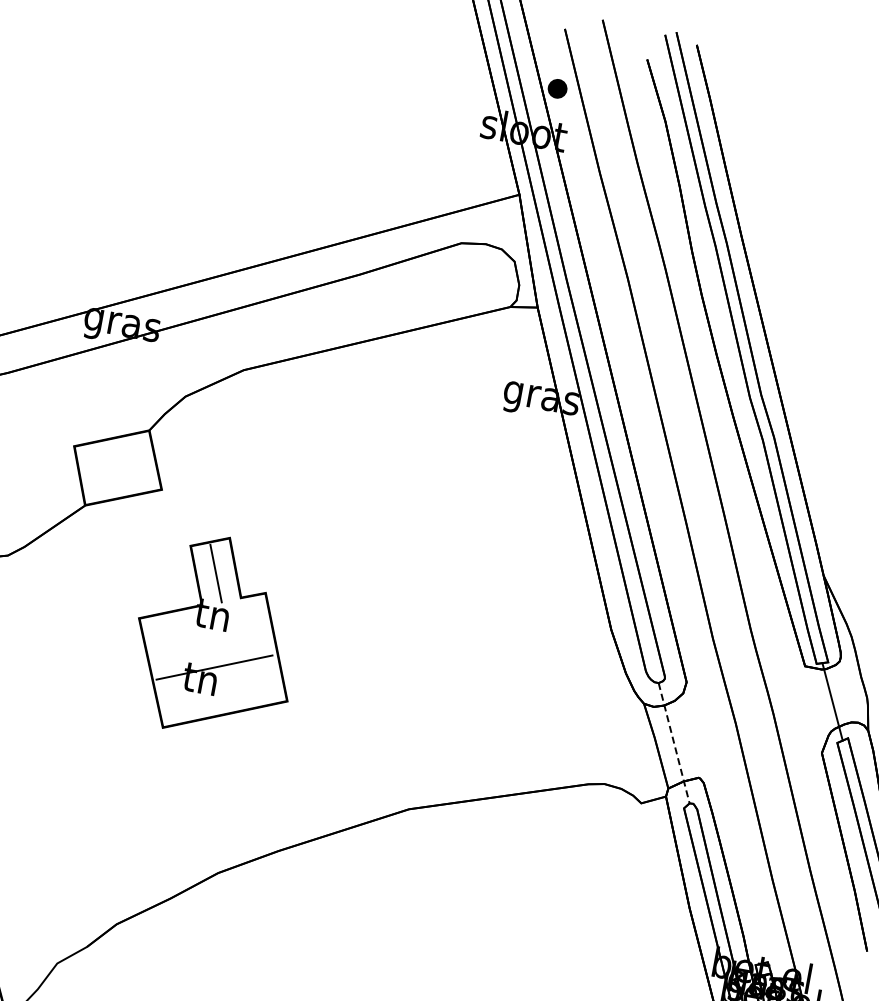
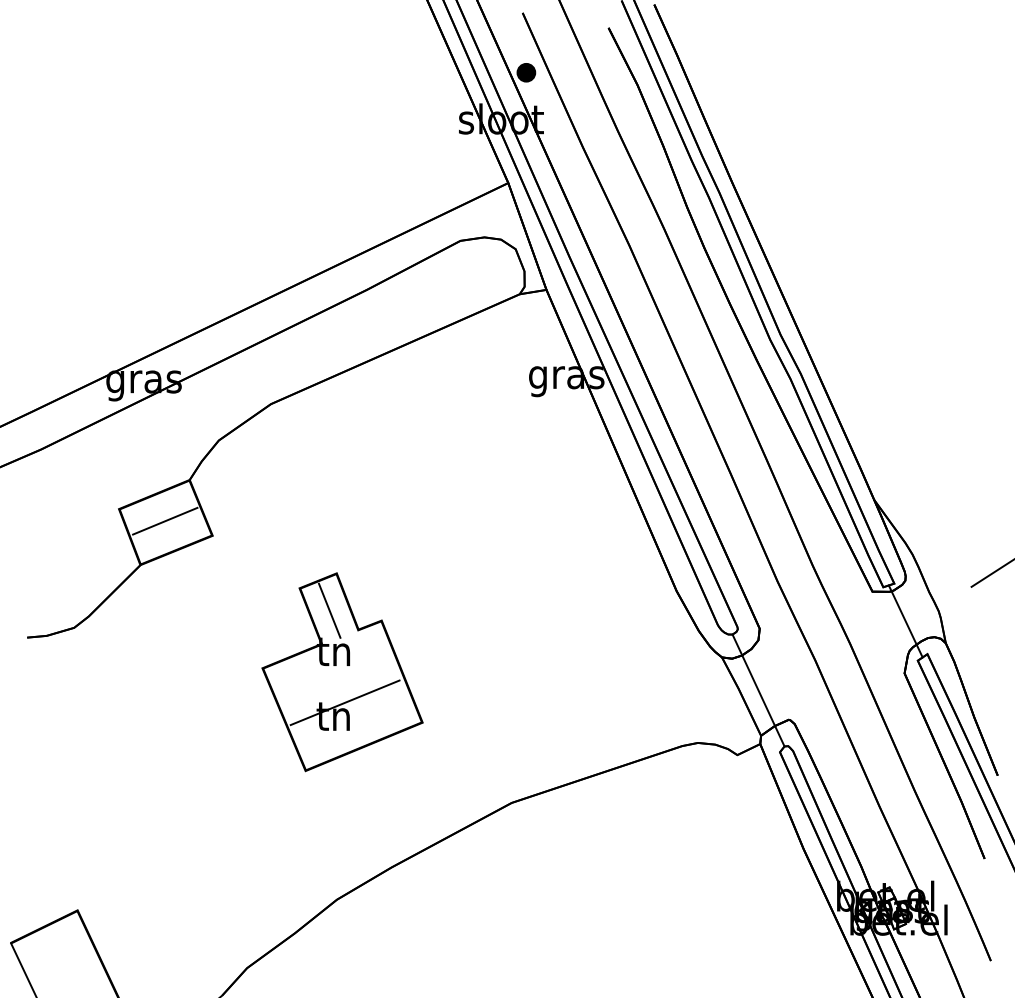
line: (118, 466) -> (165, 520), added
part: (217, 637) -> (342, 672), moved
line: (674, 743) -> (758, 690), dashed -> solid

